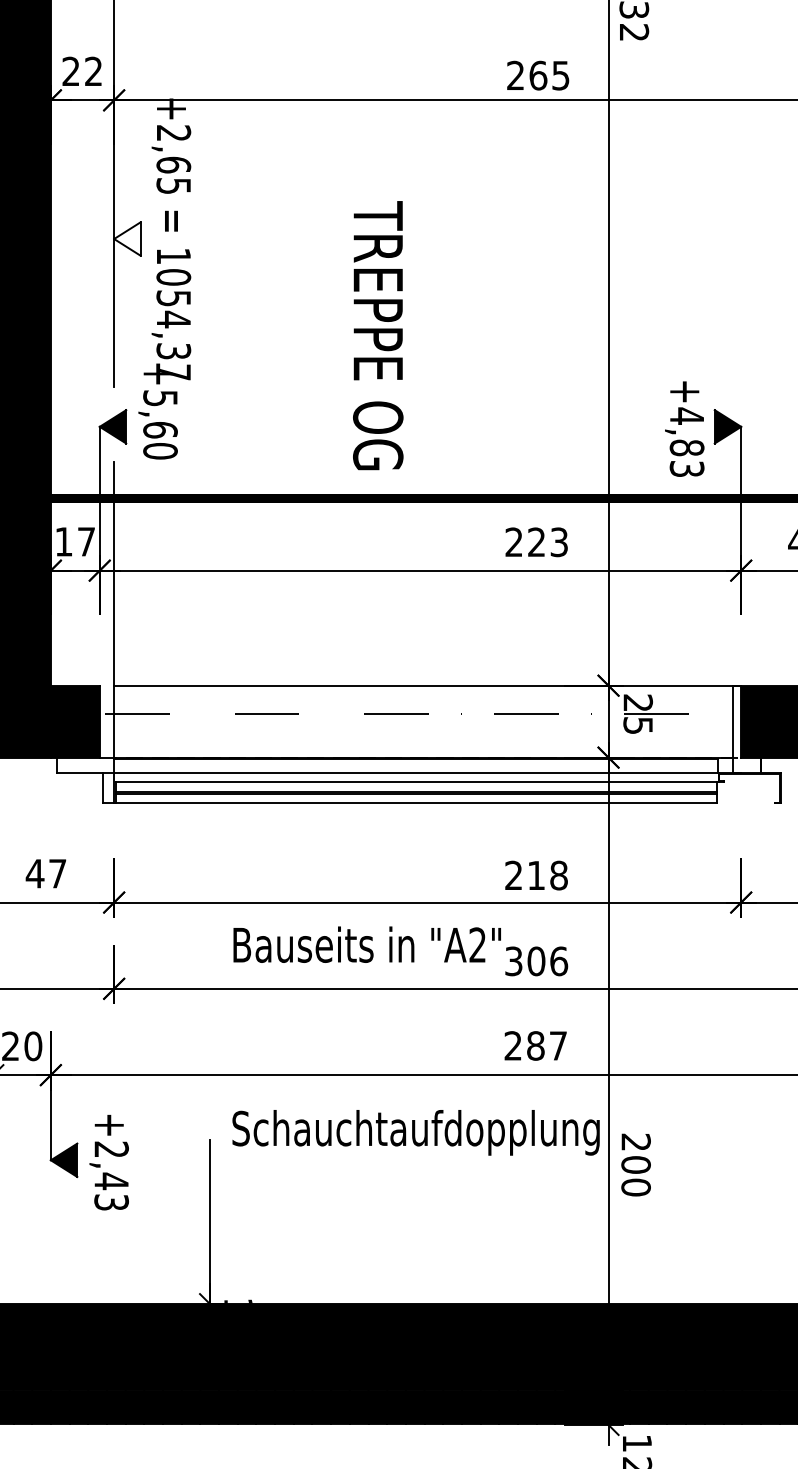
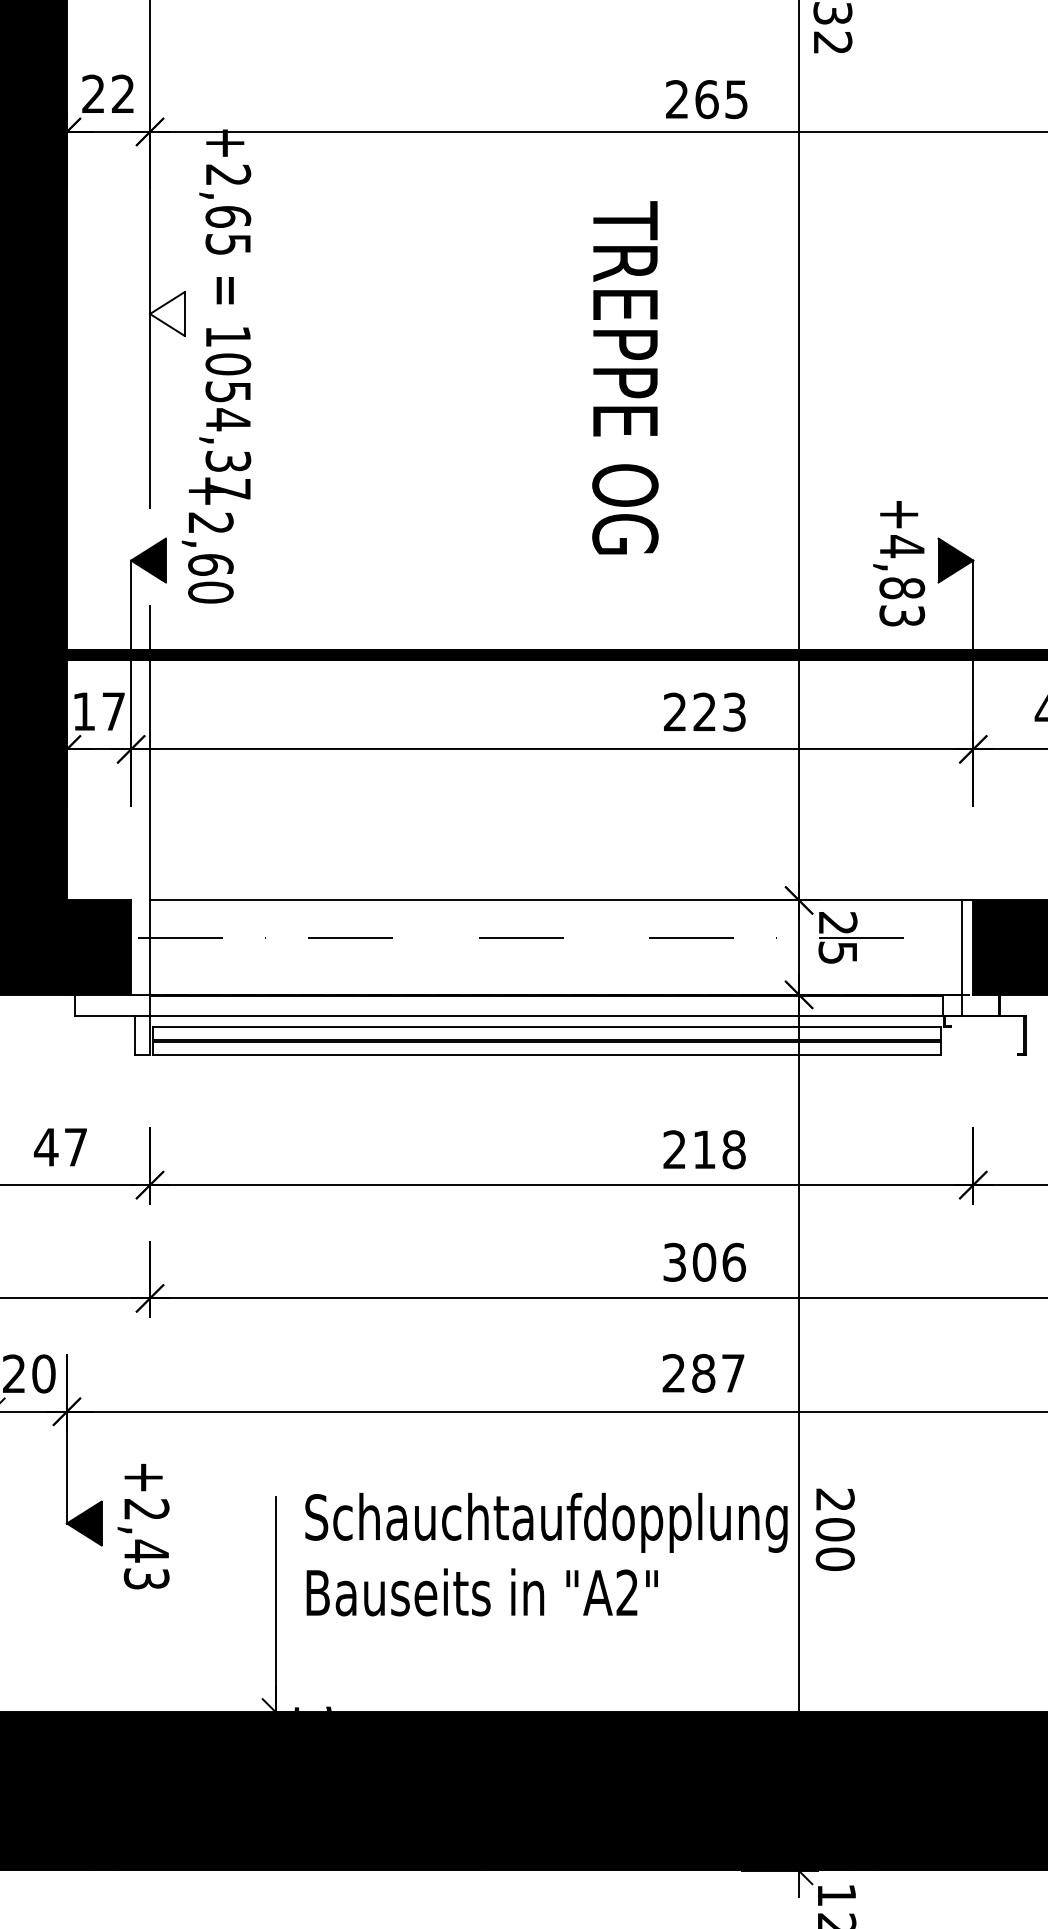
text: (378, 335) -> (625, 377), moved
text: (160, 398) -> (210, 523), +5,60 -> +2,60
text: (366, 944) -> (481, 1592), moved
text: (415, 1132) -> (545, 1522), moved

